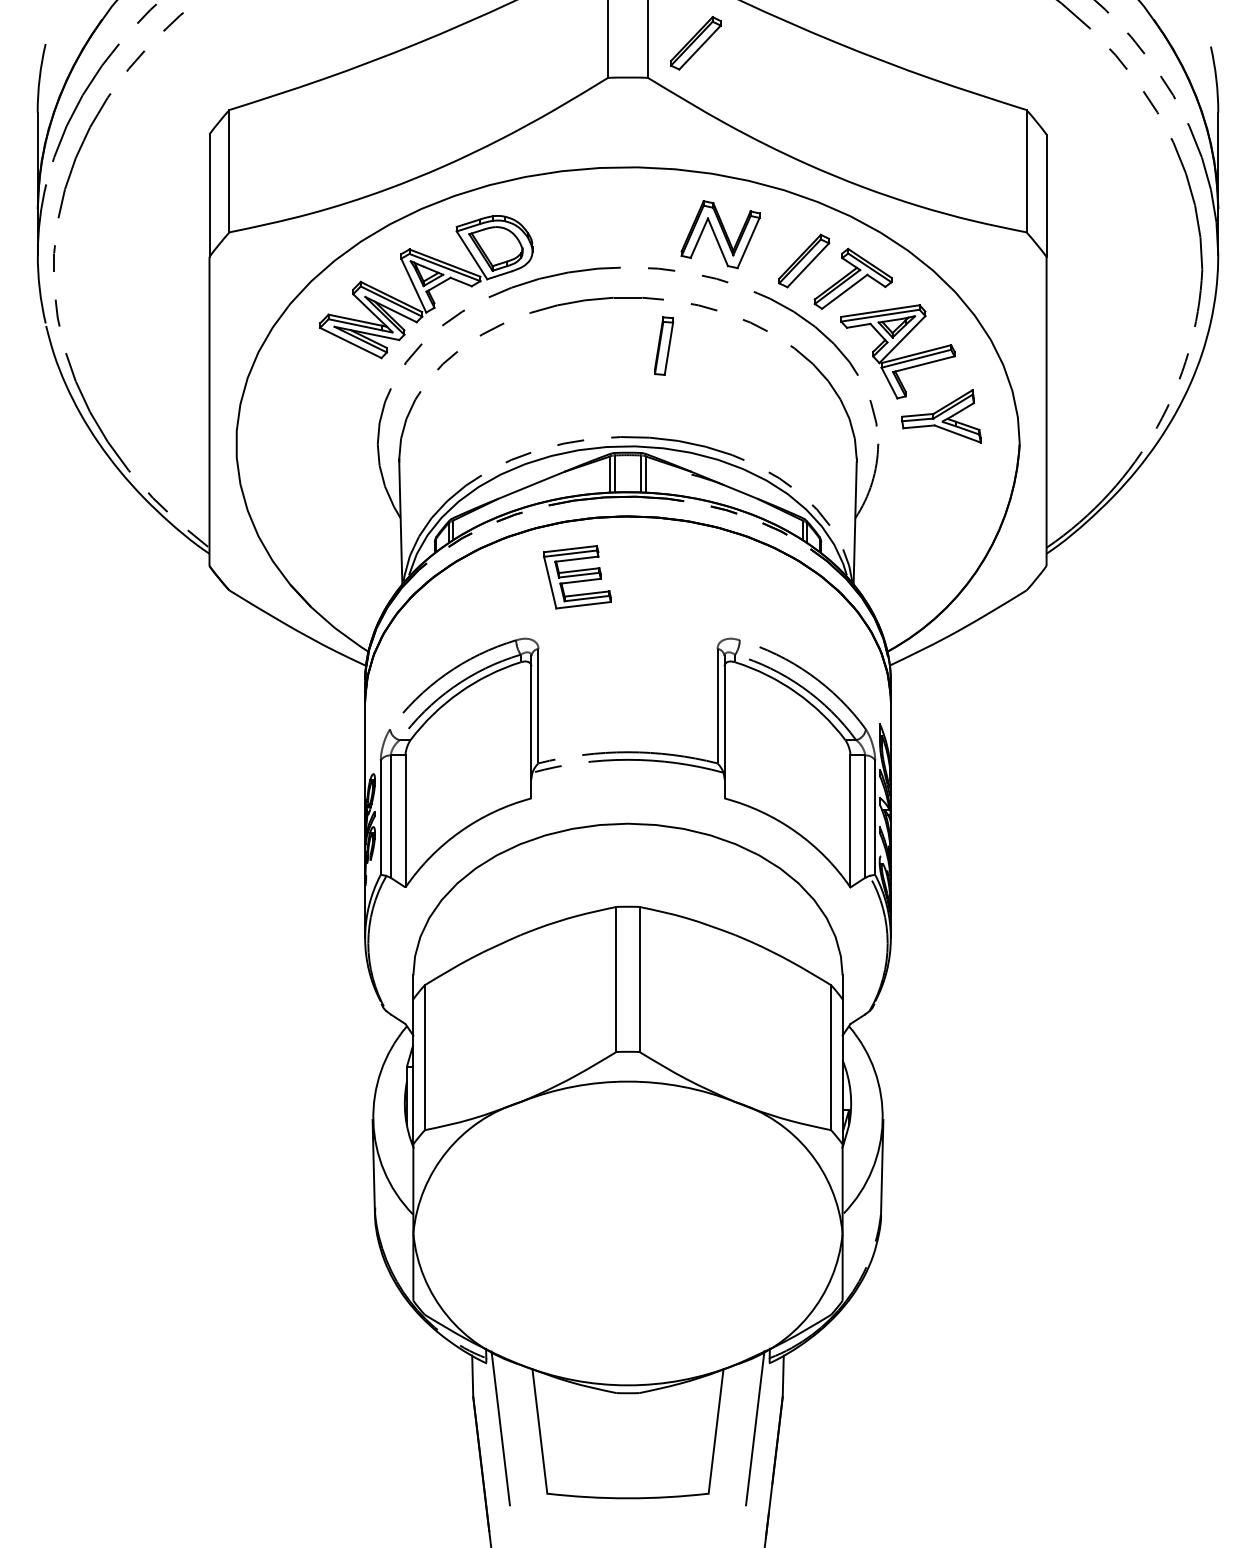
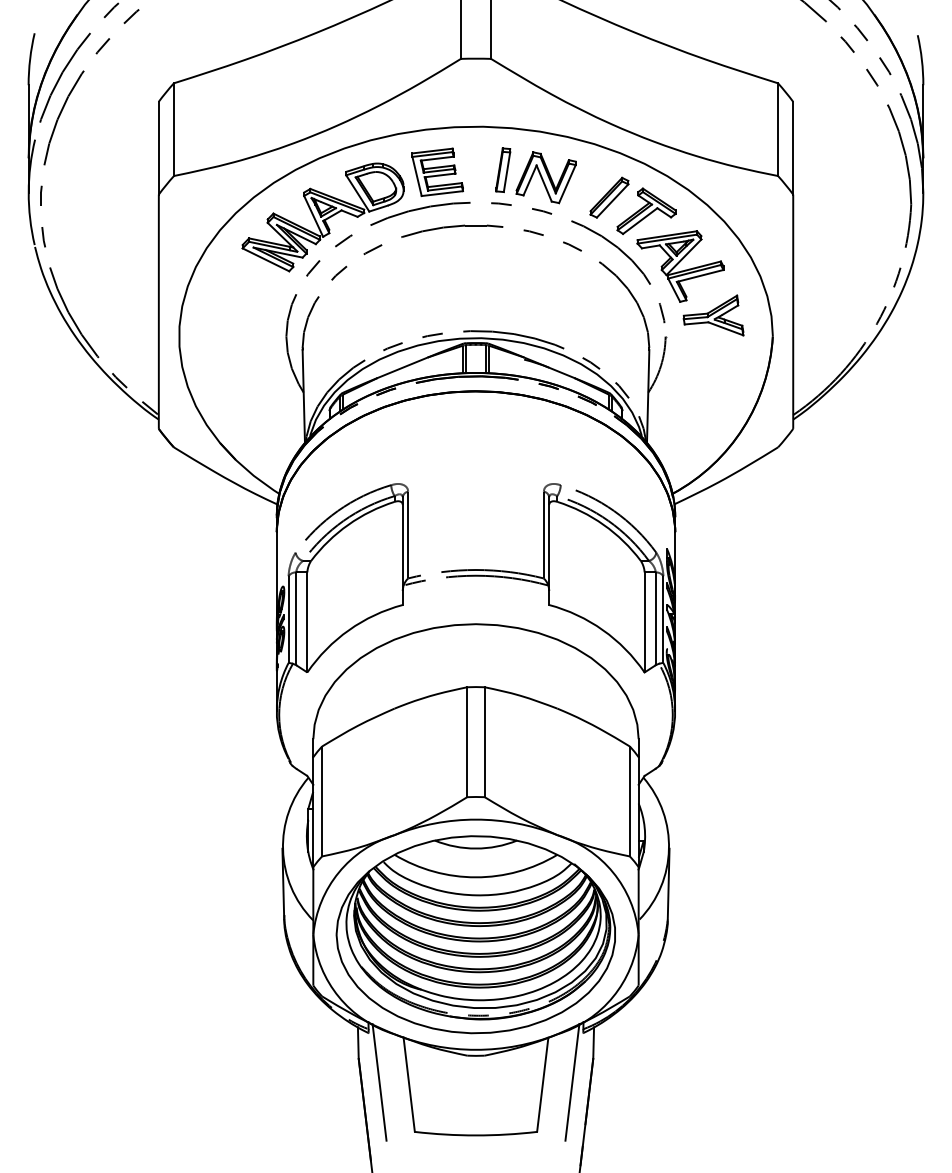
part: (695, 42) -> (527, 32), removed
part: (664, 345) -> (503, 169), moved
part: (577, 576) -> (437, 171), moved
part: (627, 1233) -> (475, 934), added

